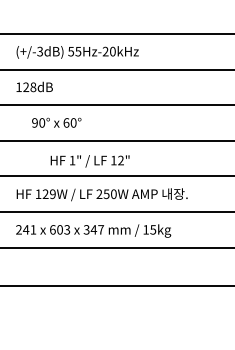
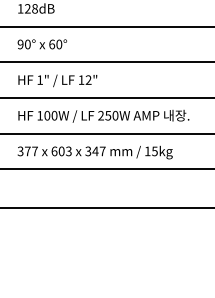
text: (56, 122) -> (42, 44), moved
text: (89, 161) -> (57, 81), moved
text: (48, 194) -> (50, 116), 129W -> 100W
text: (26, 229) -> (28, 151), 241 -> 377

